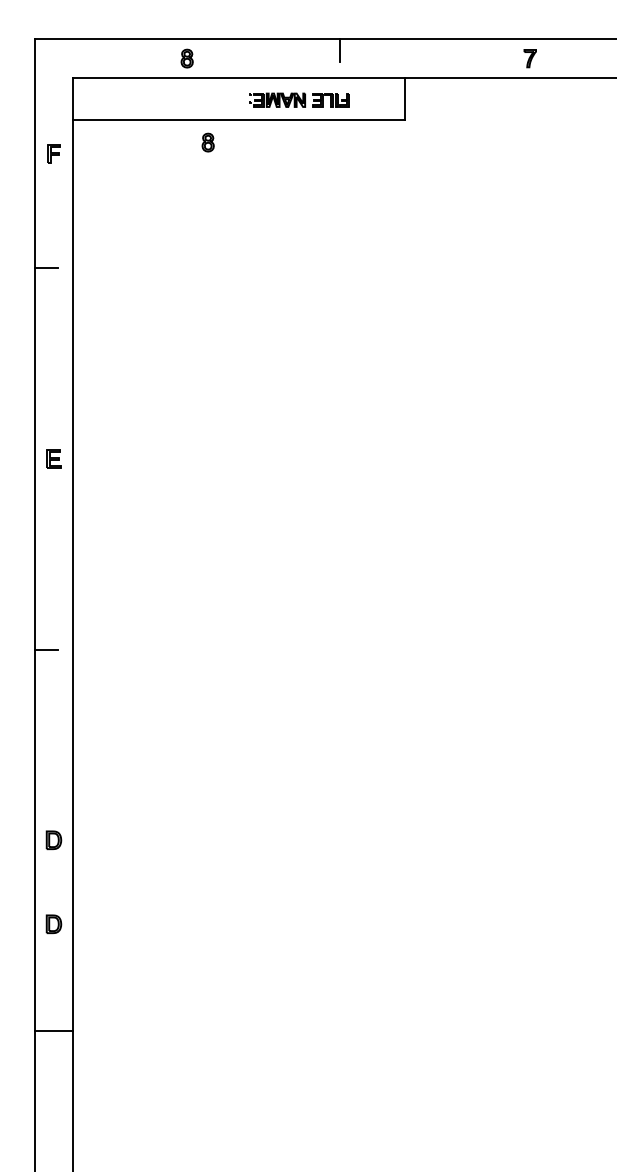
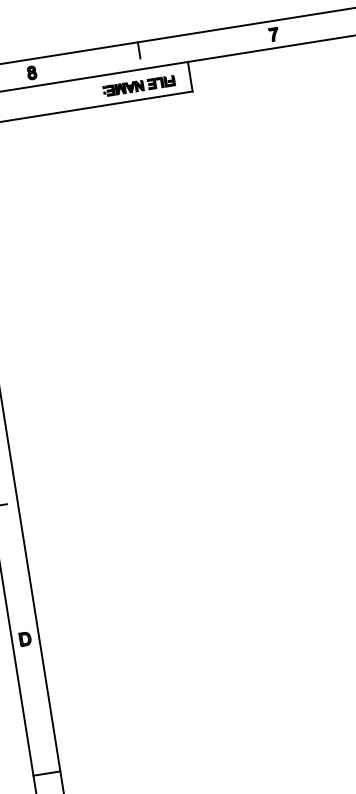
part: (299, 99) -> (139, 85), moved
part: (207, 142) -> (55, 129), removed
part: (53, 924) -> (34, 698), removed

